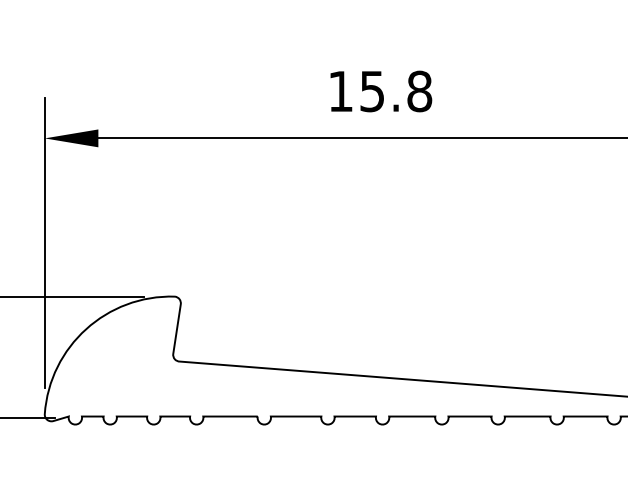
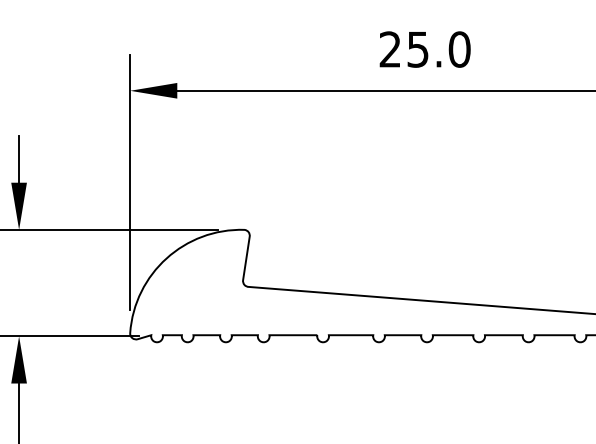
text: (379, 91) -> (424, 49), 15.8 -> 25.0

